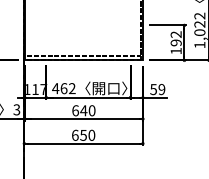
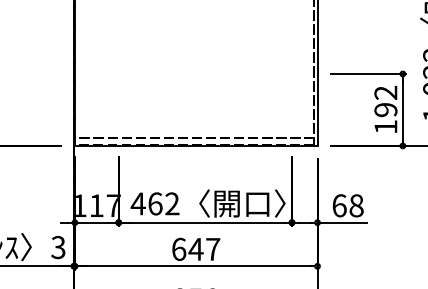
text: (157, 89) -> (347, 205), 59 -> 68
text: (91, 110) -> (211, 248), 640 -> 647

